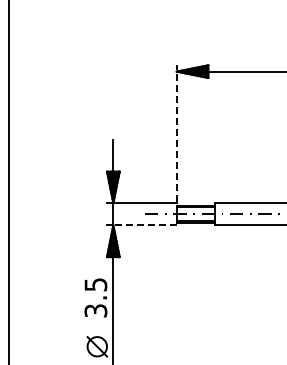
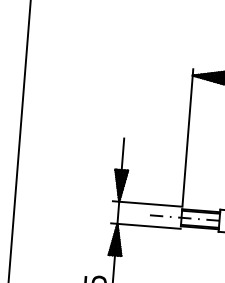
line: (176, 132) -> (187, 136), dashed -> solid
line: (145, 225) -> (149, 226), dashed -> solid

